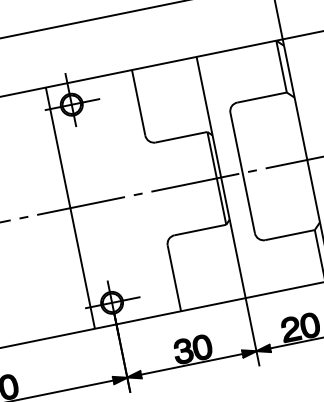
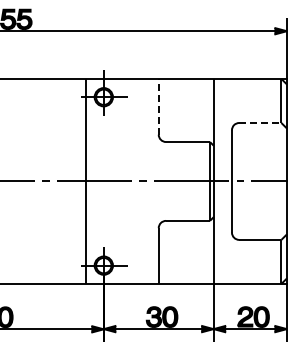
line: (262, 96) -> (260, 122), solid -> dashed
line: (138, 102) -> (158, 106), solid -> dashed

